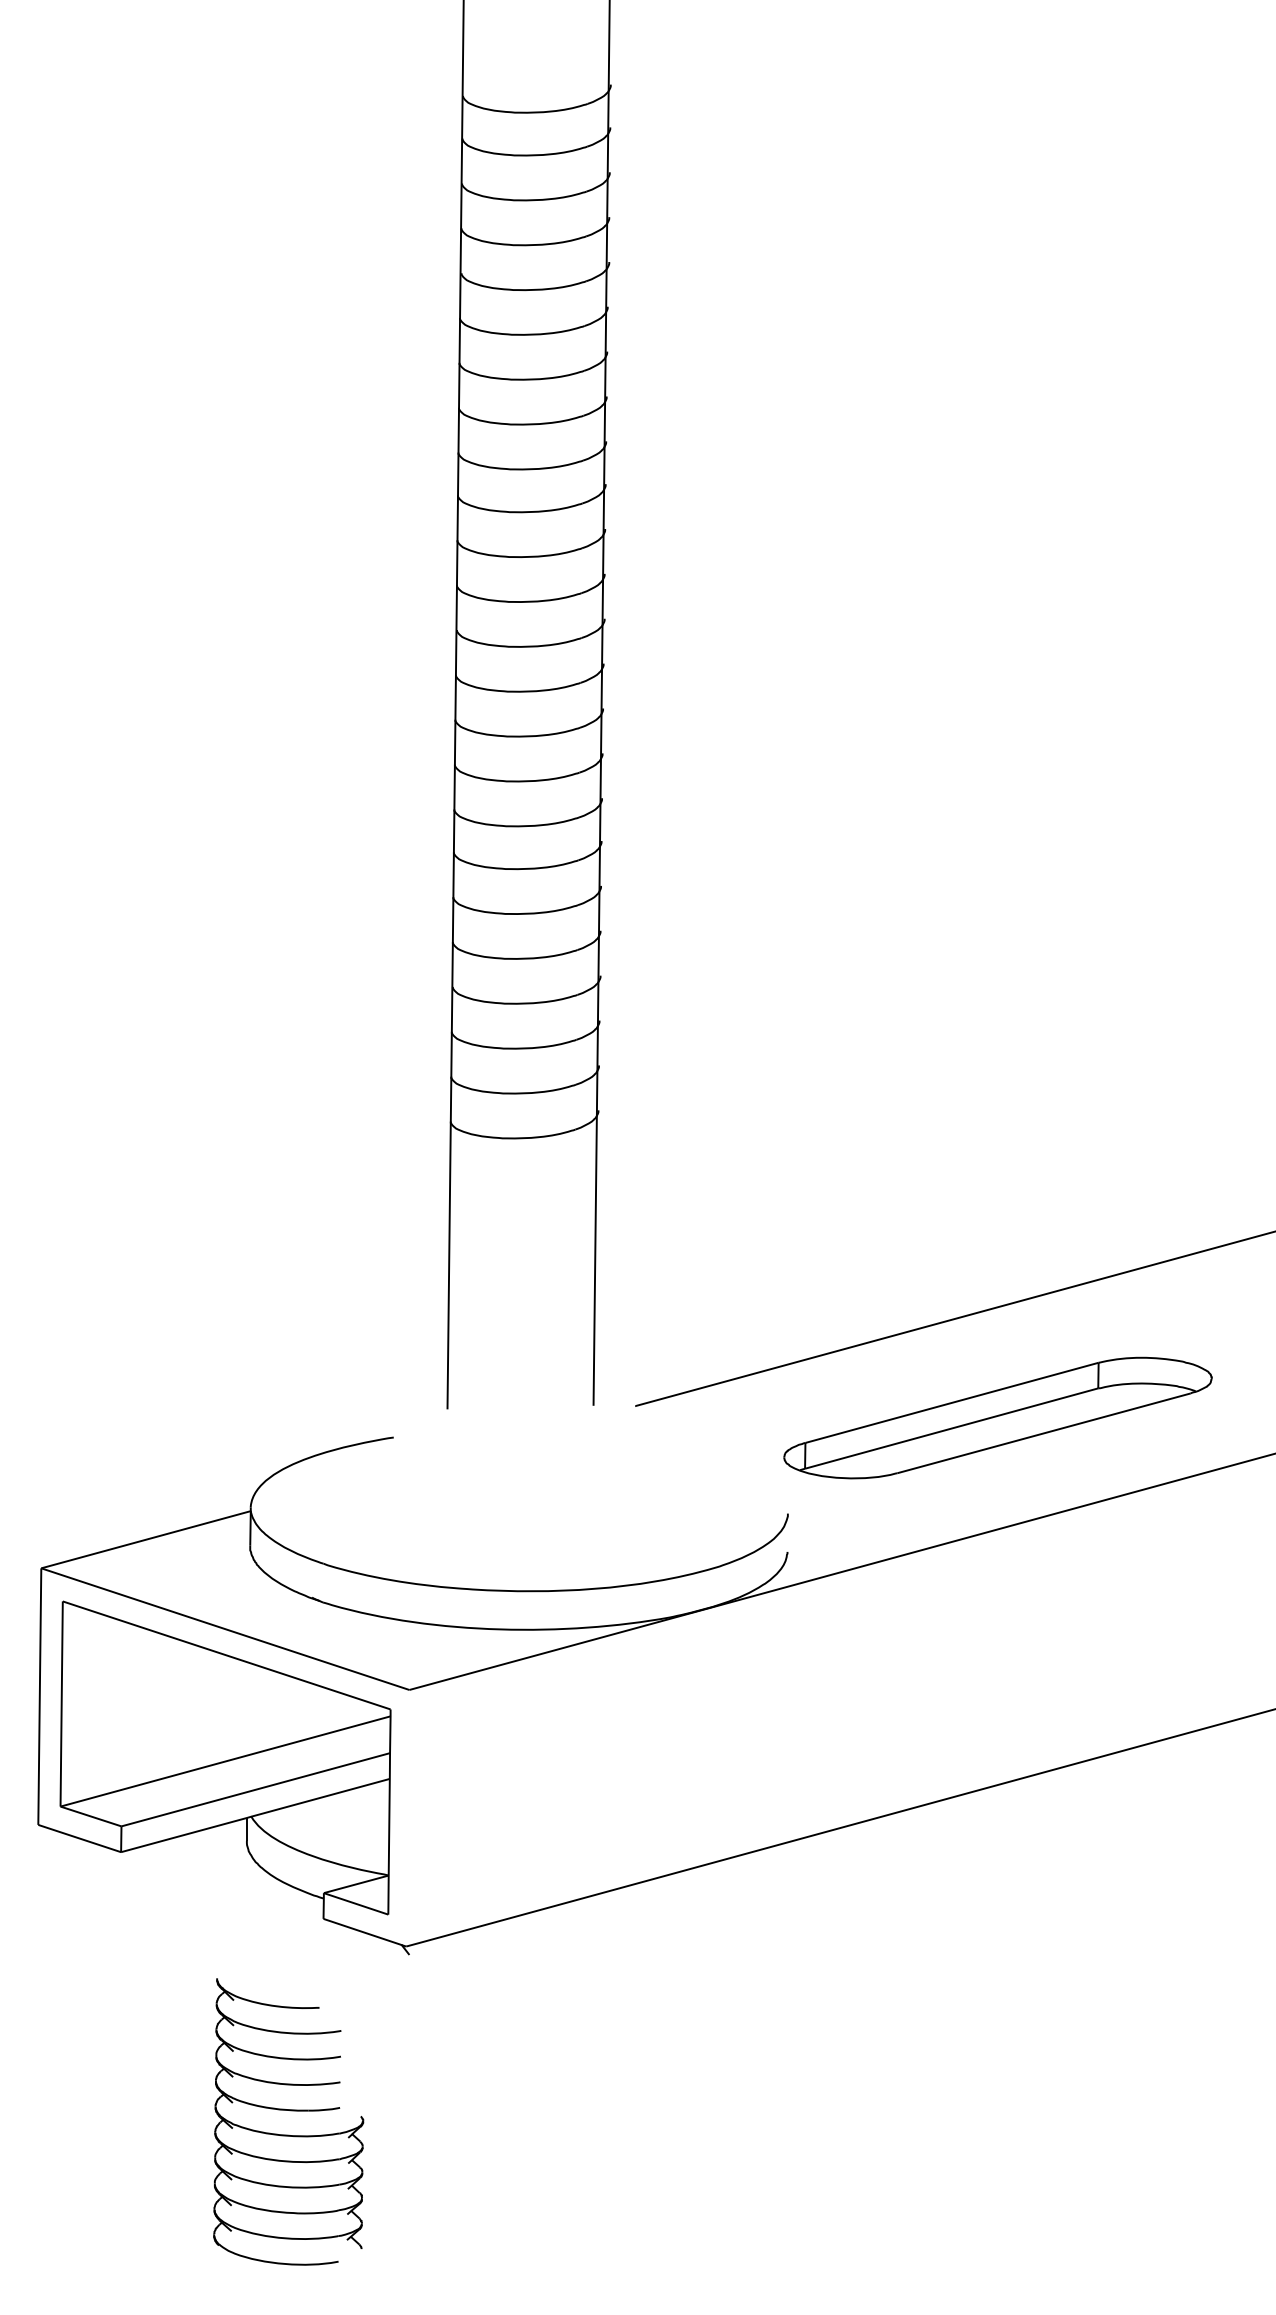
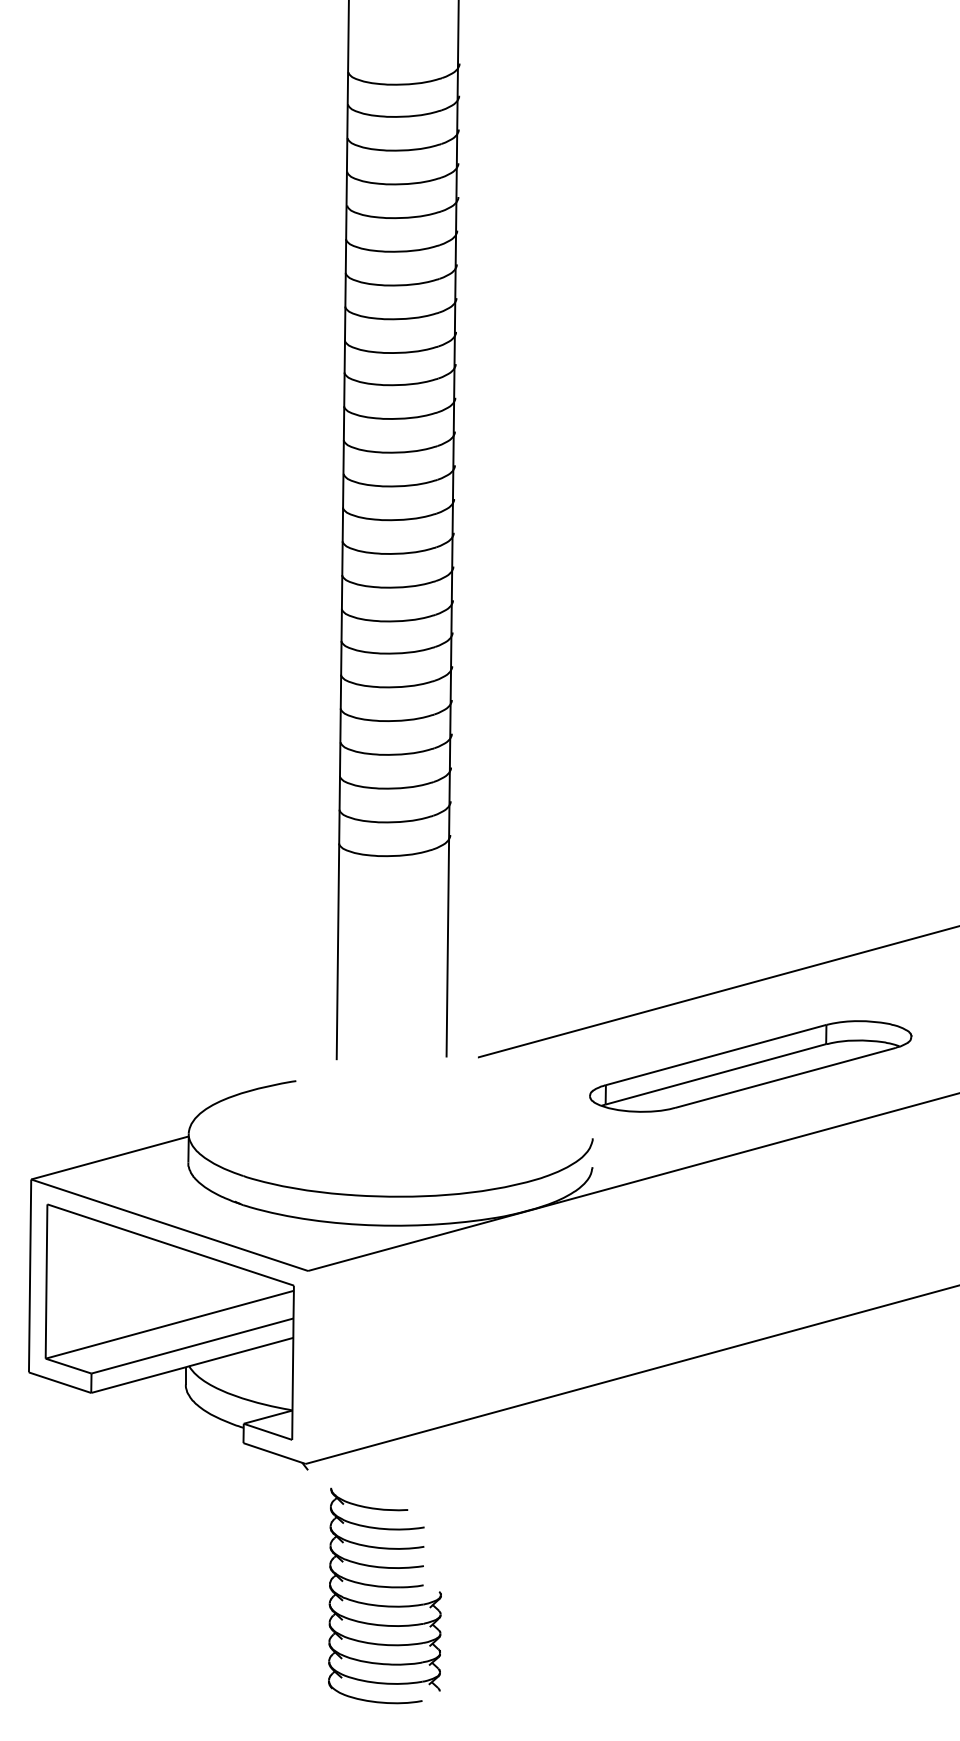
part: (290, 2111) -> (386, 1588), moved

